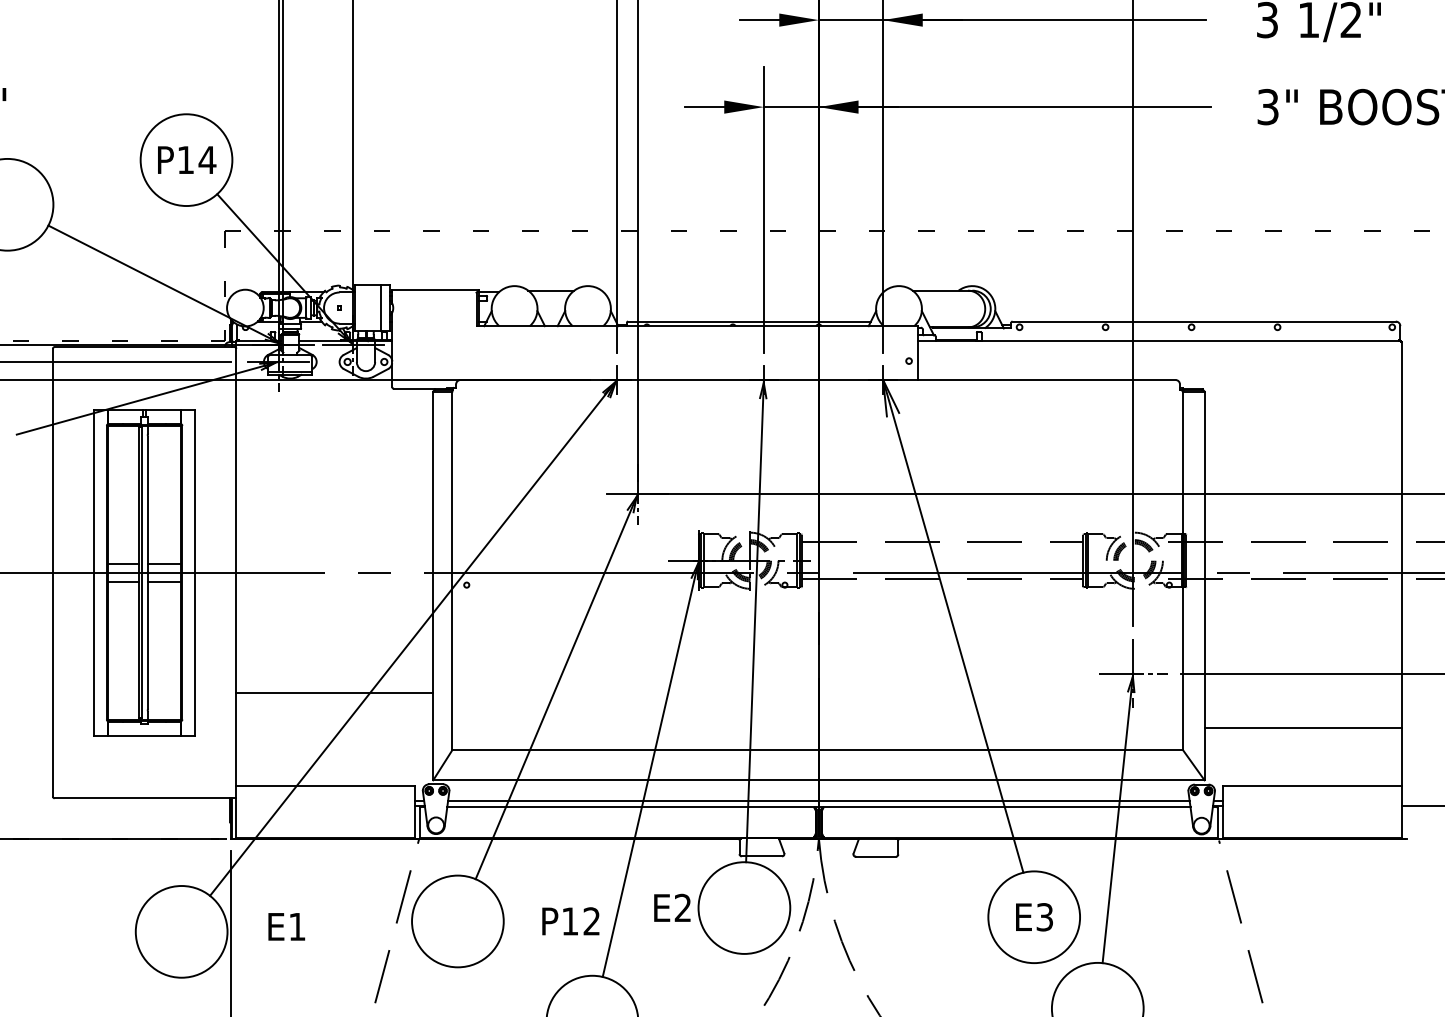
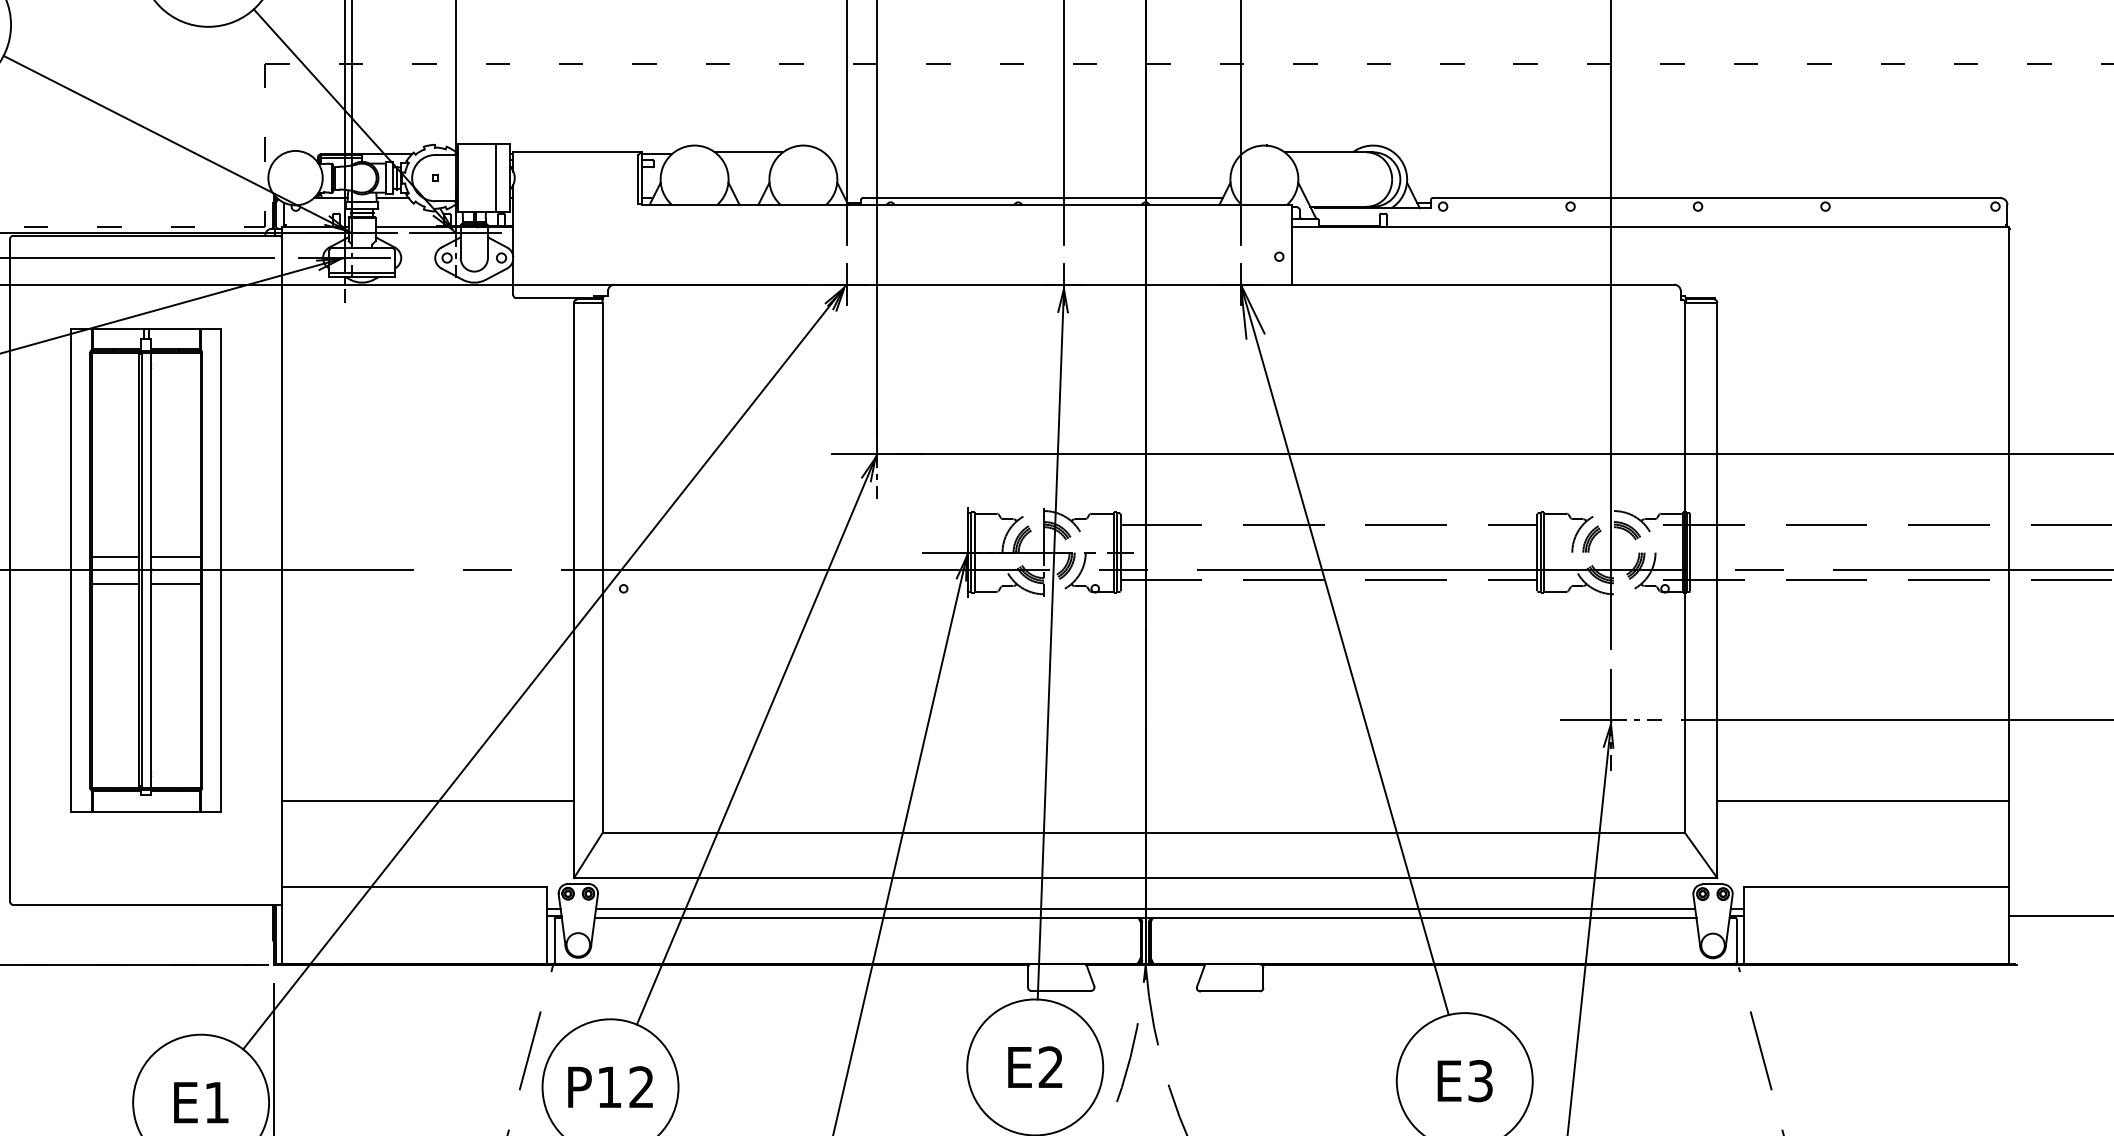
line: (334, 693) -> (427, 801), moved
text: (672, 907) -> (1035, 1066), moved
text: (570, 921) -> (609, 1087), moved
text: (286, 926) -> (200, 1102), moved

